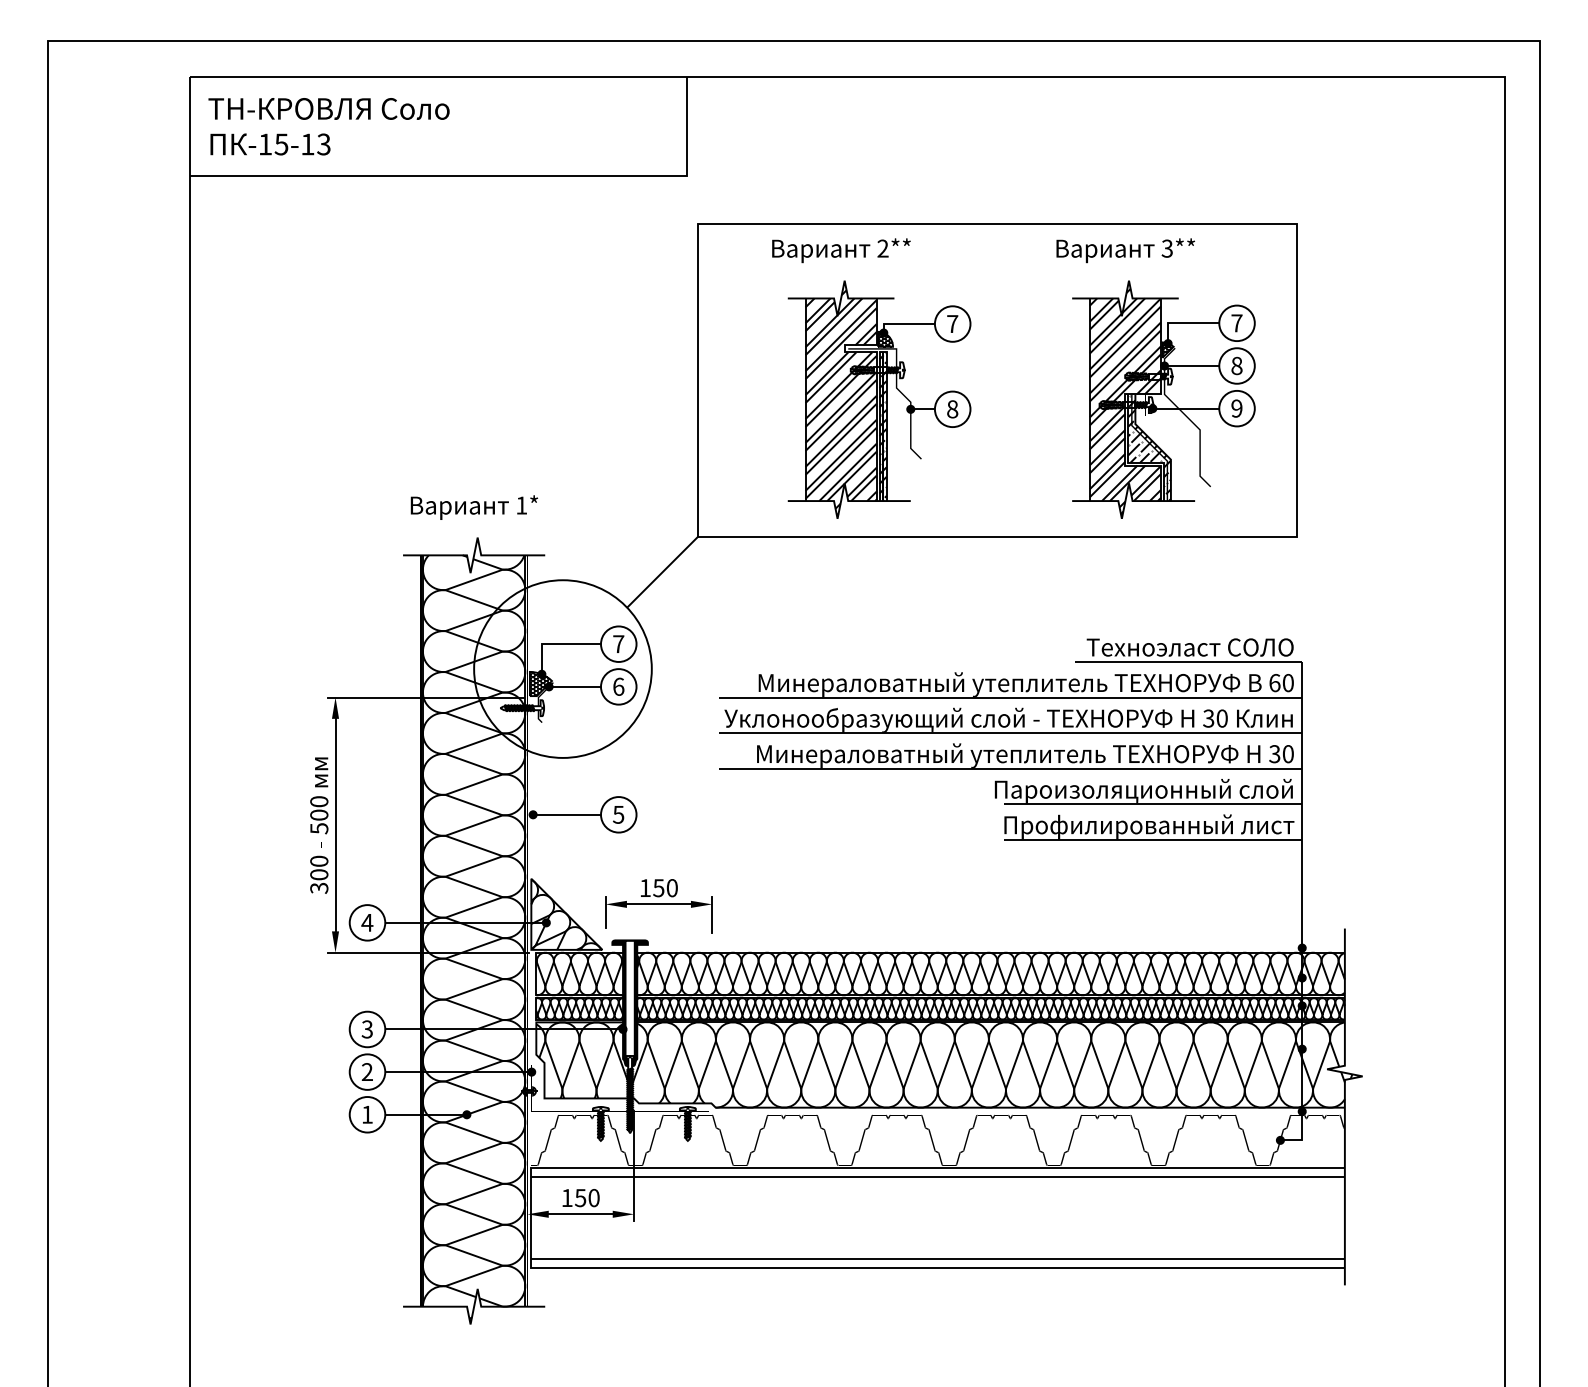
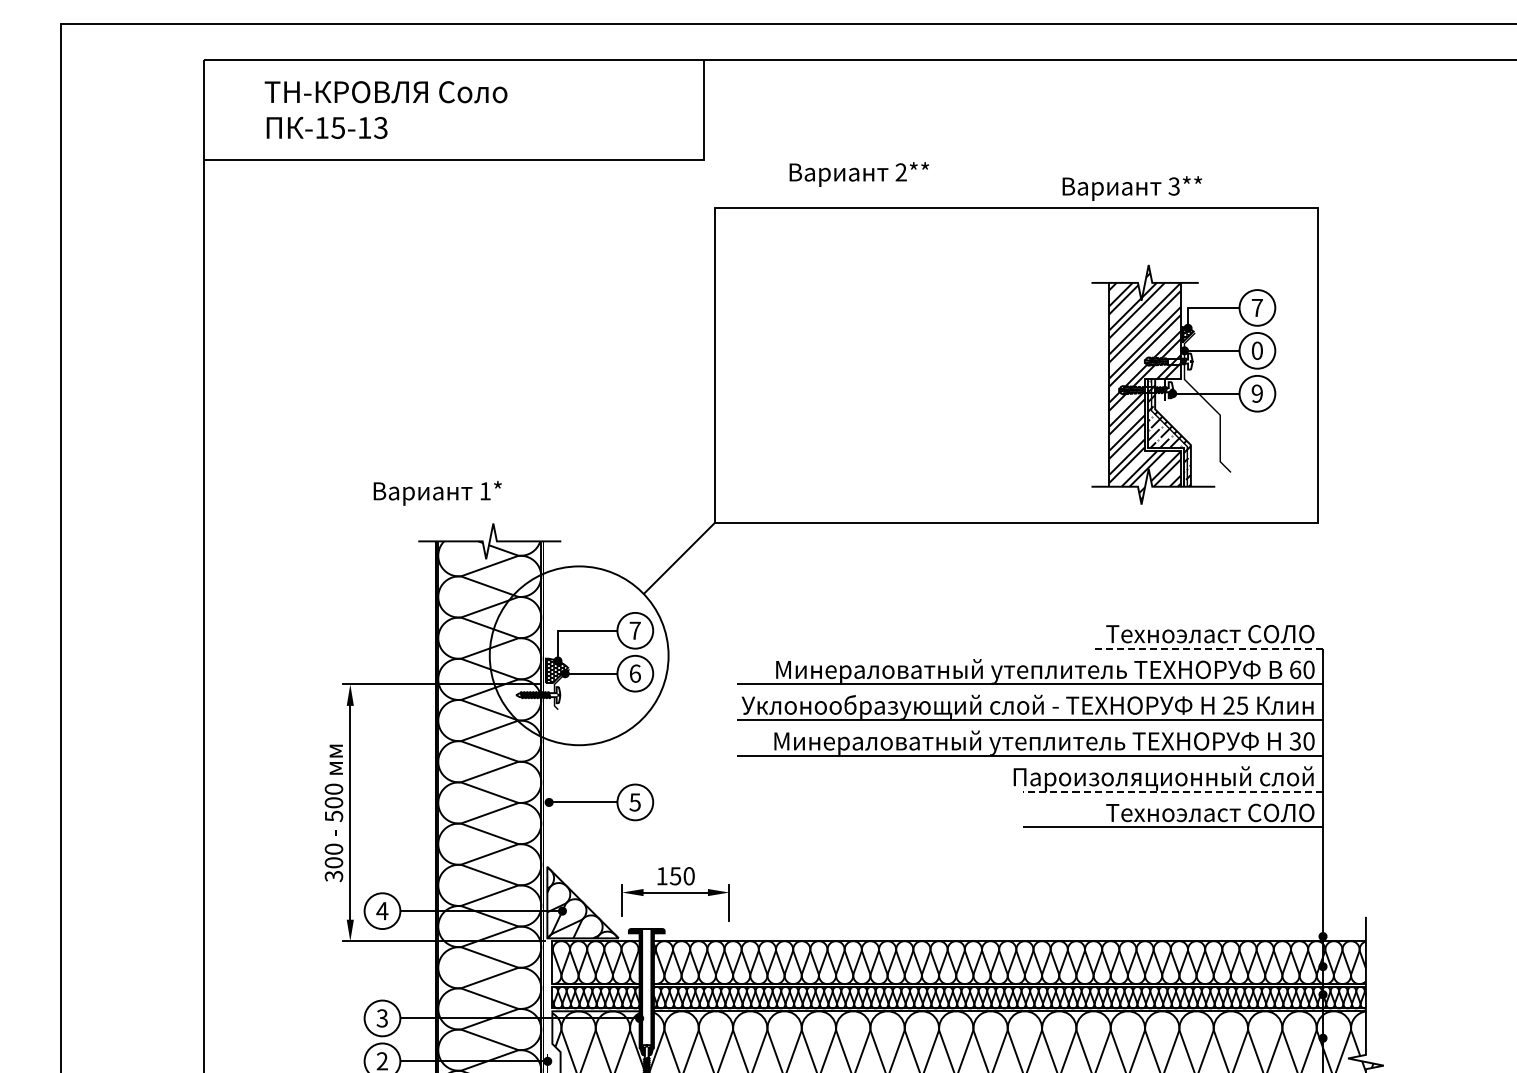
text: (328, 126) -> (385, 109), moved
text: (841, 250) -> (859, 174), moved
text: (1125, 250) -> (1132, 188), moved
text: (1236, 365) -> (1256, 350), 8 -> 0
part: (879, 399) -> (897, 384), removed
text: (473, 507) -> (436, 493), moved
line: (1188, 661) -> (1208, 648), solid -> dashed
text: (1215, 718) -> (1235, 705), 30 -> 25
line: (1152, 804) -> (1172, 792), solid -> dashed
text: (1149, 826) -> (1169, 814), Профилированный лист -> Техноэласт СОЛО

